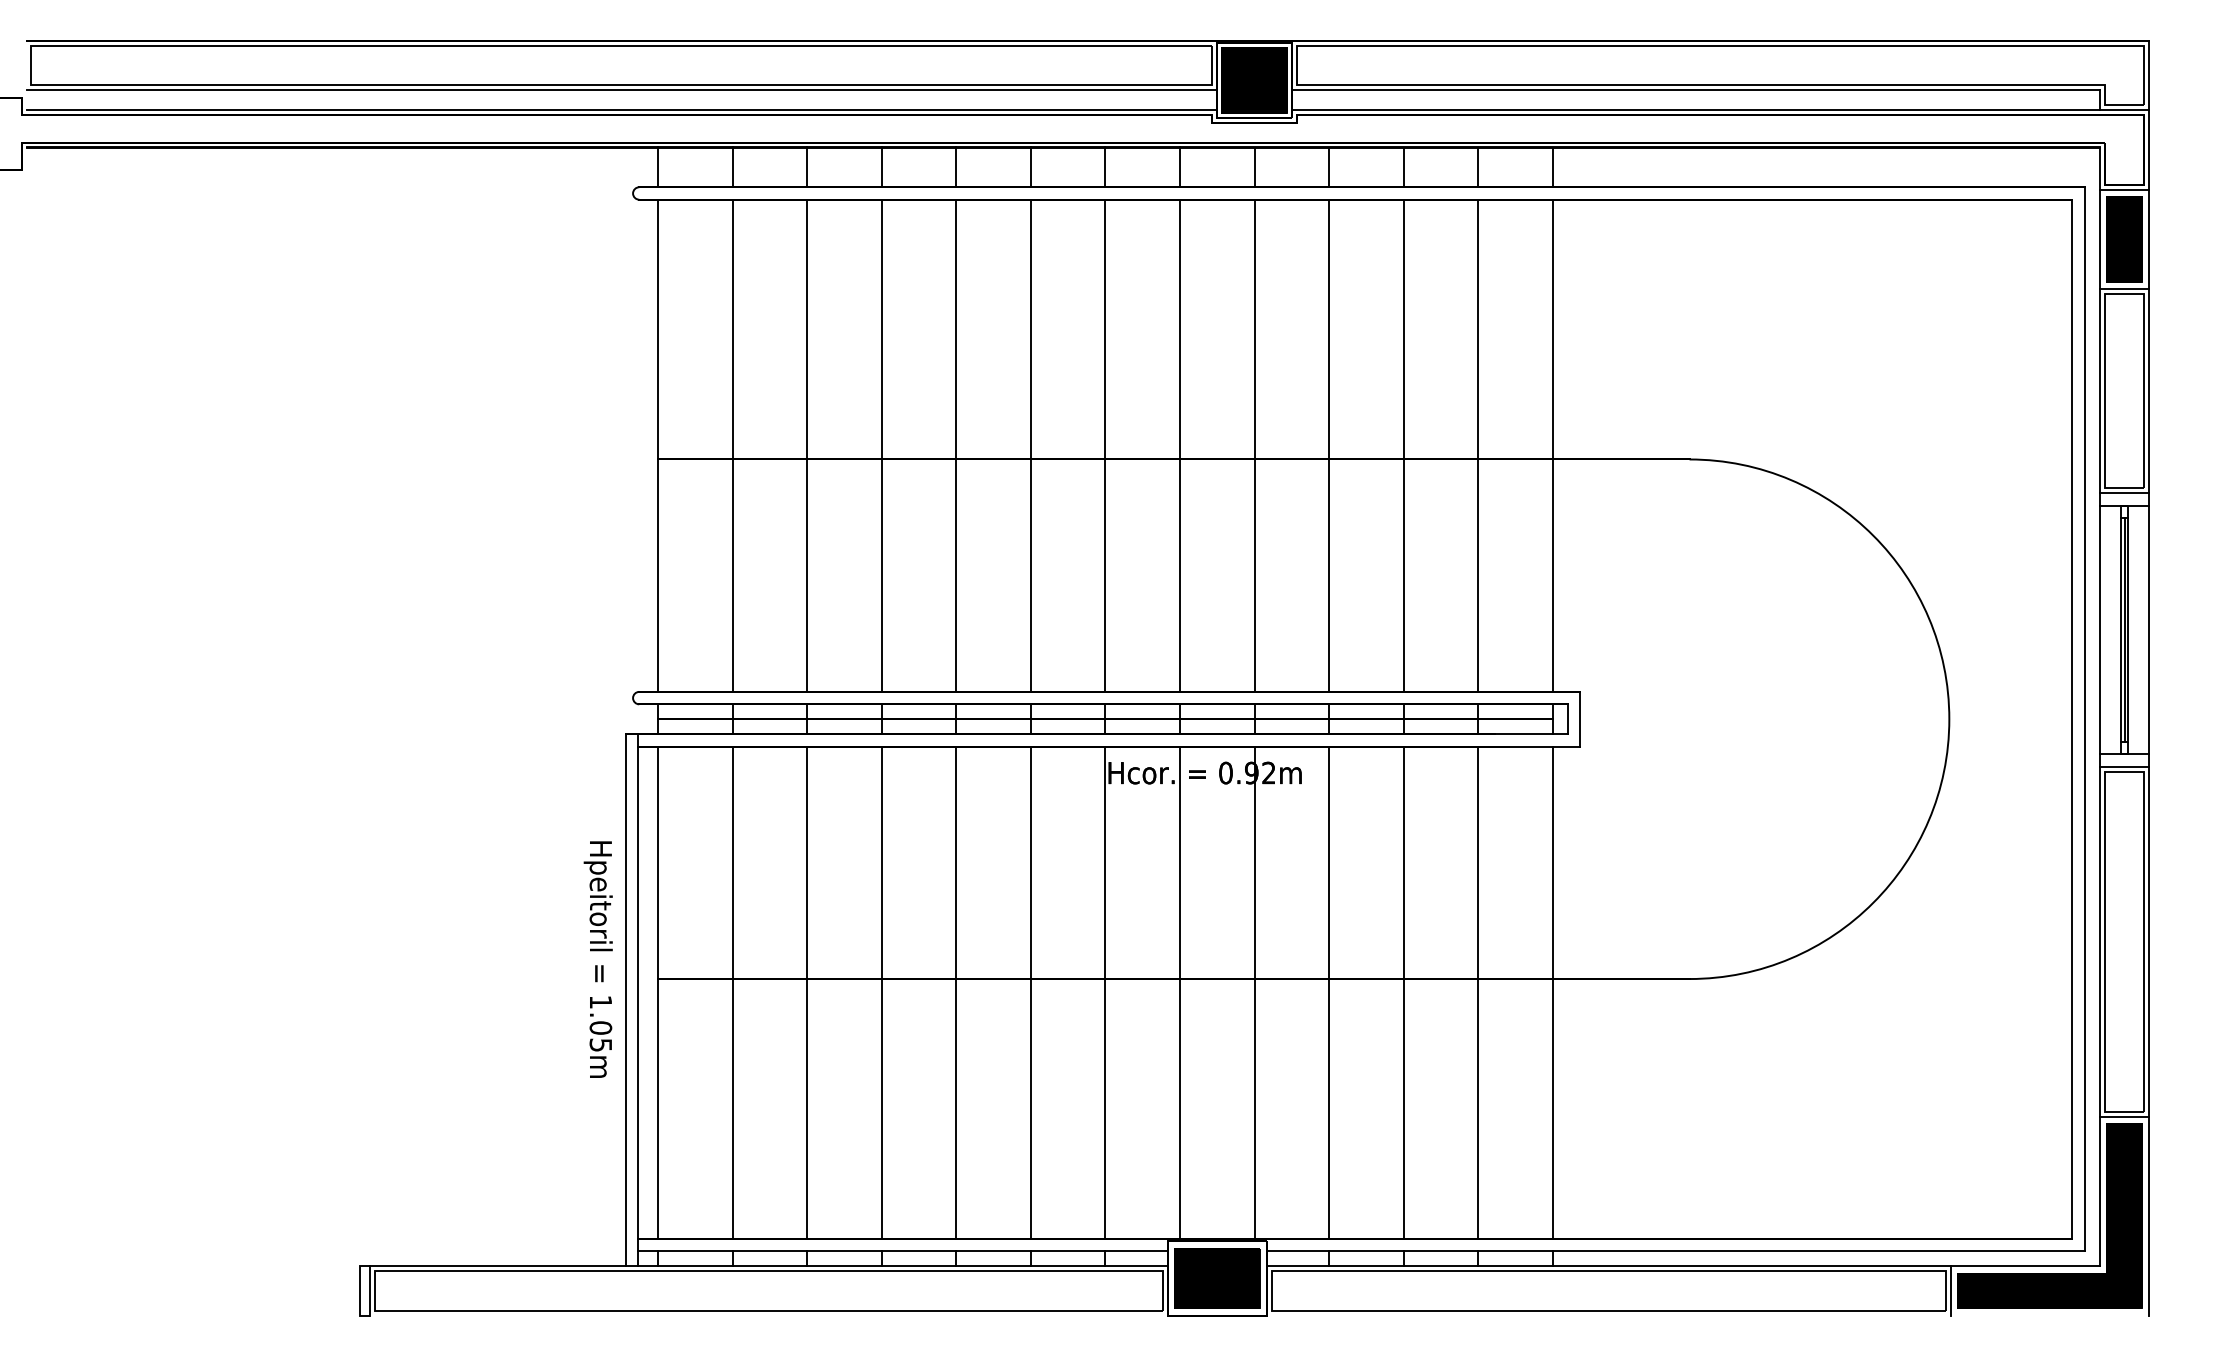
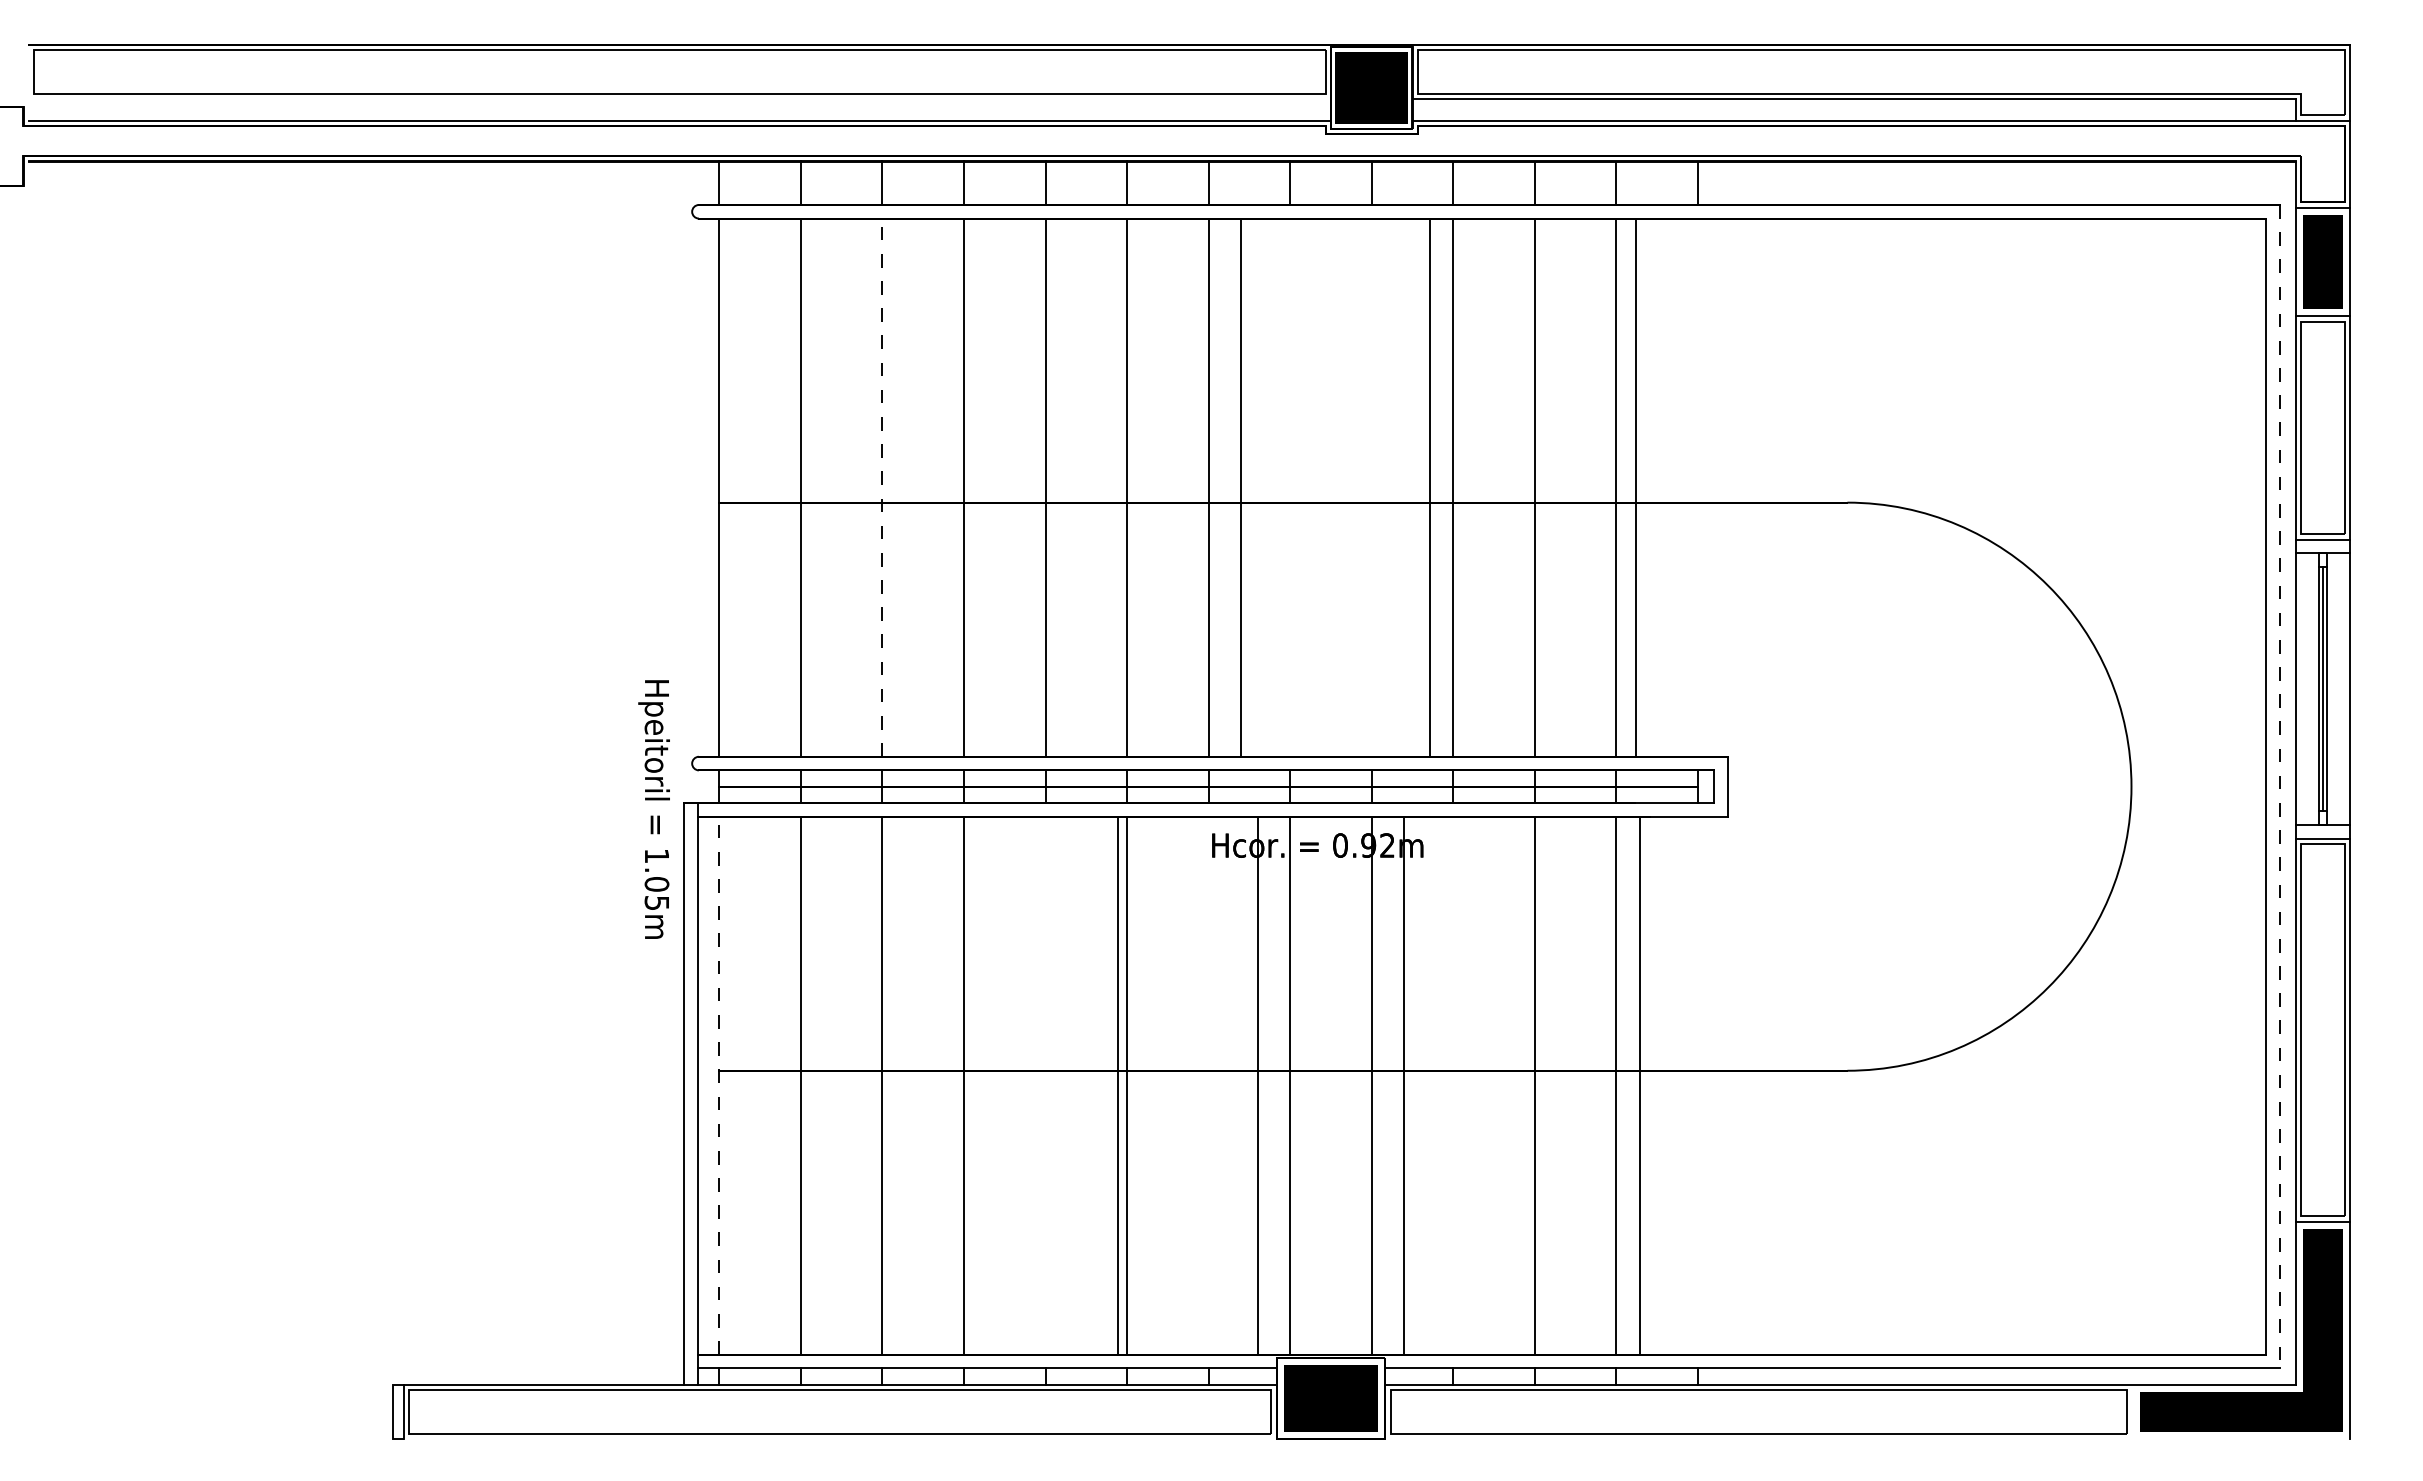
line: (621, 89) -> (679, 98), removed
line: (807, 445) -> (882, 487), solid -> dashed
line: (1180, 445) -> (1241, 487), moved
line: (1254, 445) -> (1429, 487), moved
line: (1552, 445) -> (1635, 487), moved
line: (2084, 719) -> (2279, 786), solid -> dashed
text: (597, 959) -> (653, 809), moved
line: (658, 992) -> (719, 1085), solid -> dashed
line: (956, 992) -> (1117, 1085), moved
line: (1105, 992) -> (1257, 1085), moved
line: (1329, 992) -> (1404, 1085), moved
line: (1552, 992) -> (1639, 1085), moved
line: (1950, 1290) -> (2132, 1411), removed

